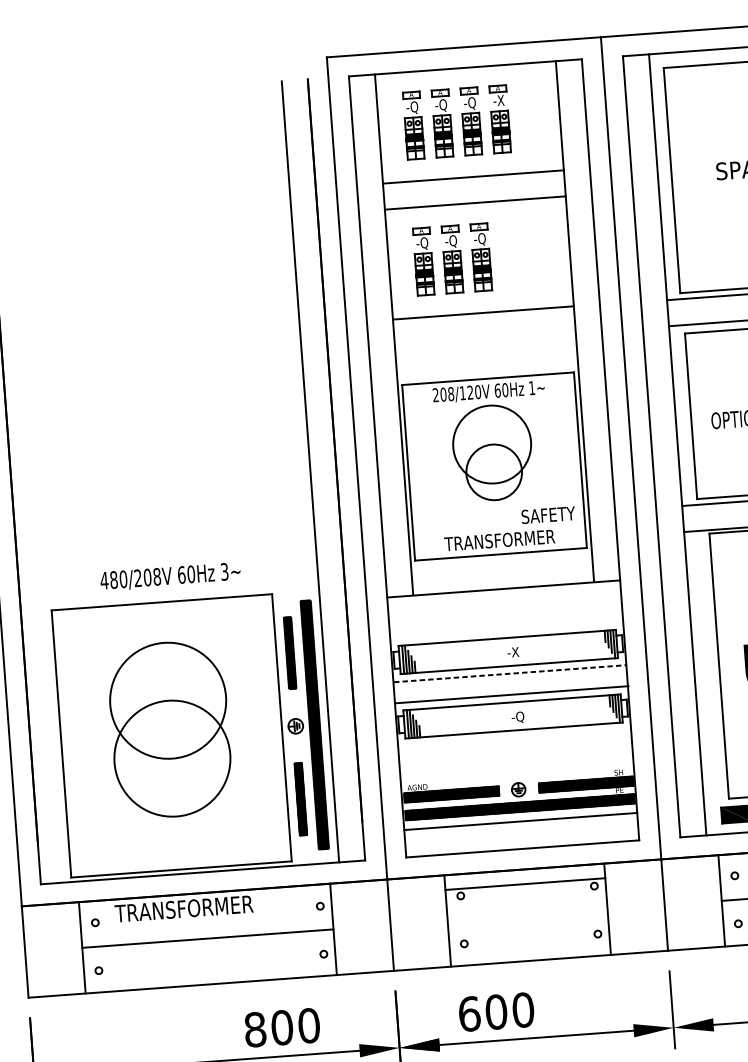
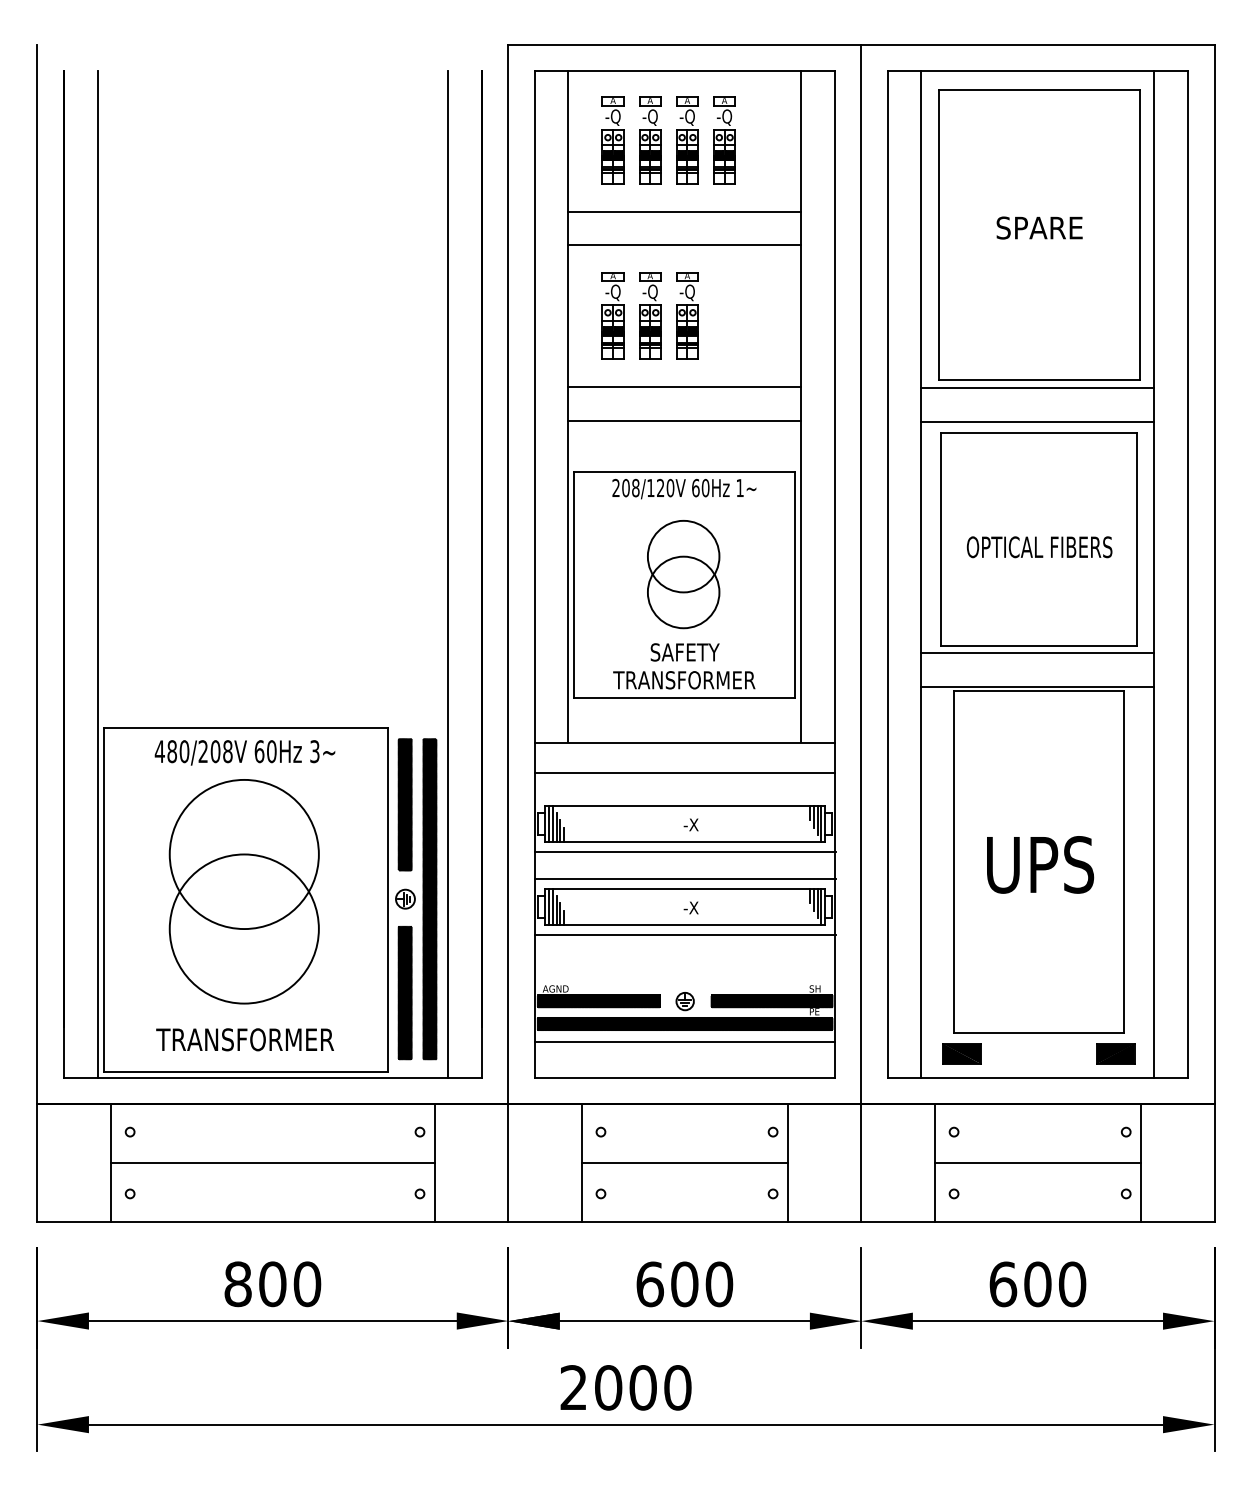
text: (498, 101) -> (724, 117), -X -> -Q
line: (485, 338) -> (684, 420), added
circle: (492, 444) -> (683, 556), size x0.71
line: (38, 491) -> (97, 574), added
text: (547, 515) -> (684, 652), moved
text: (170, 576) -> (244, 752), moved
line: (505, 612) -> (684, 772), added
part: (289, 652) -> (404, 804), size x1.43
line: (511, 674) -> (686, 852), dashed -> solid
text: (518, 717) -> (691, 908), -Q -> -X
line: (515, 738) -> (685, 935), added
part: (300, 799) -> (404, 993), size x1.43
line: (525, 884) -> (684, 1163), moved
text: (183, 908) -> (244, 1039), moved
text: (496, 1012) -> (684, 1284), moved
text: (282, 1027) -> (272, 1284), moved

